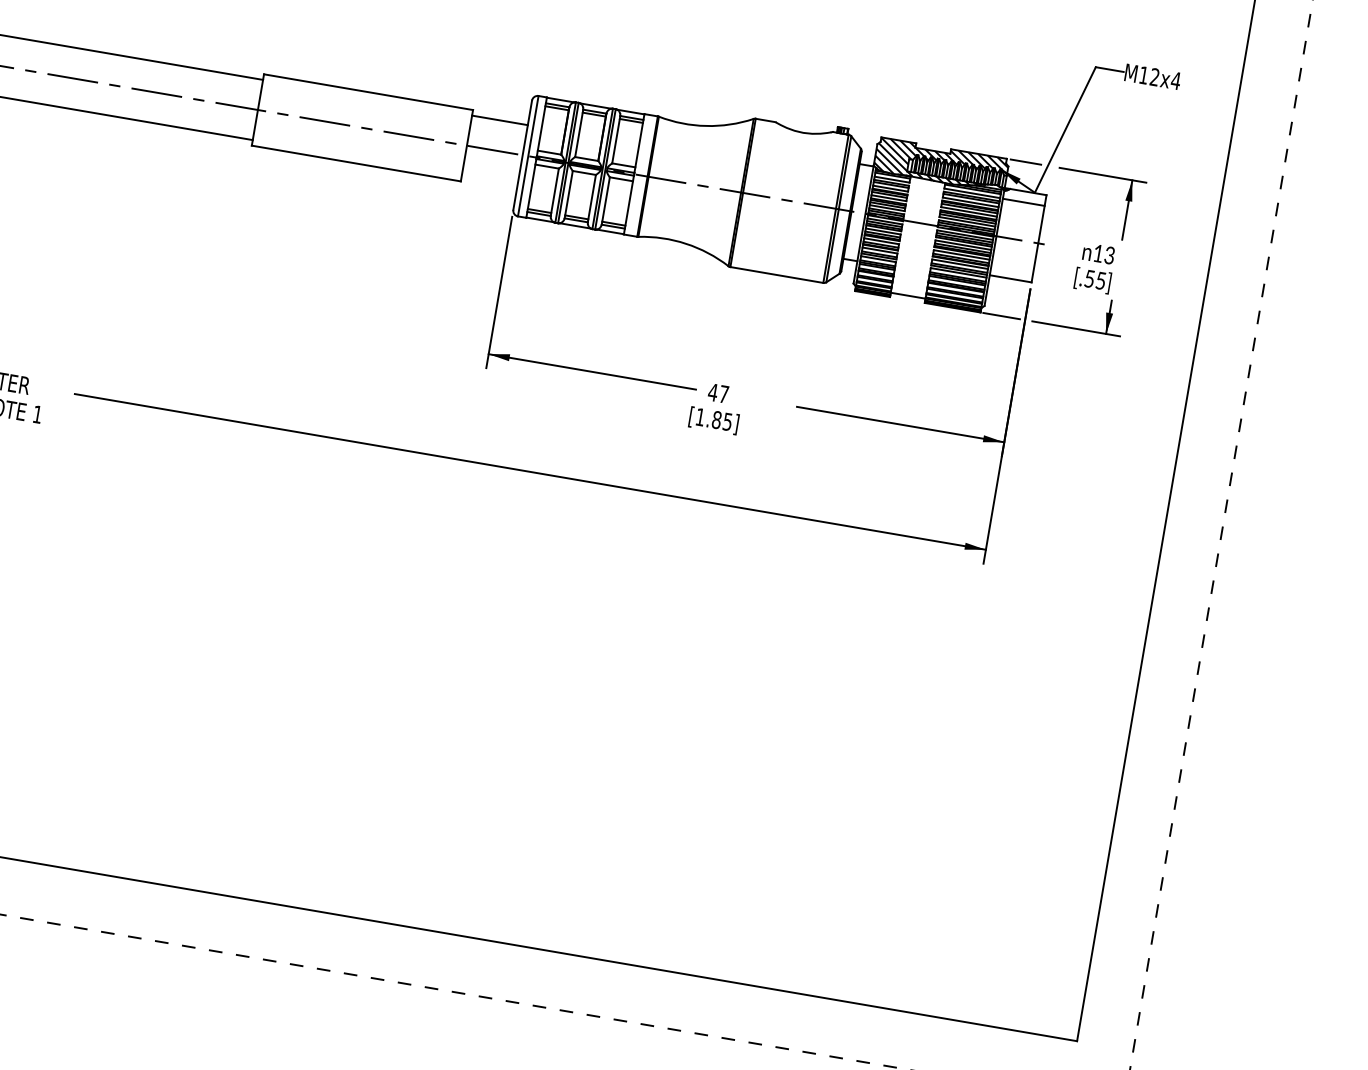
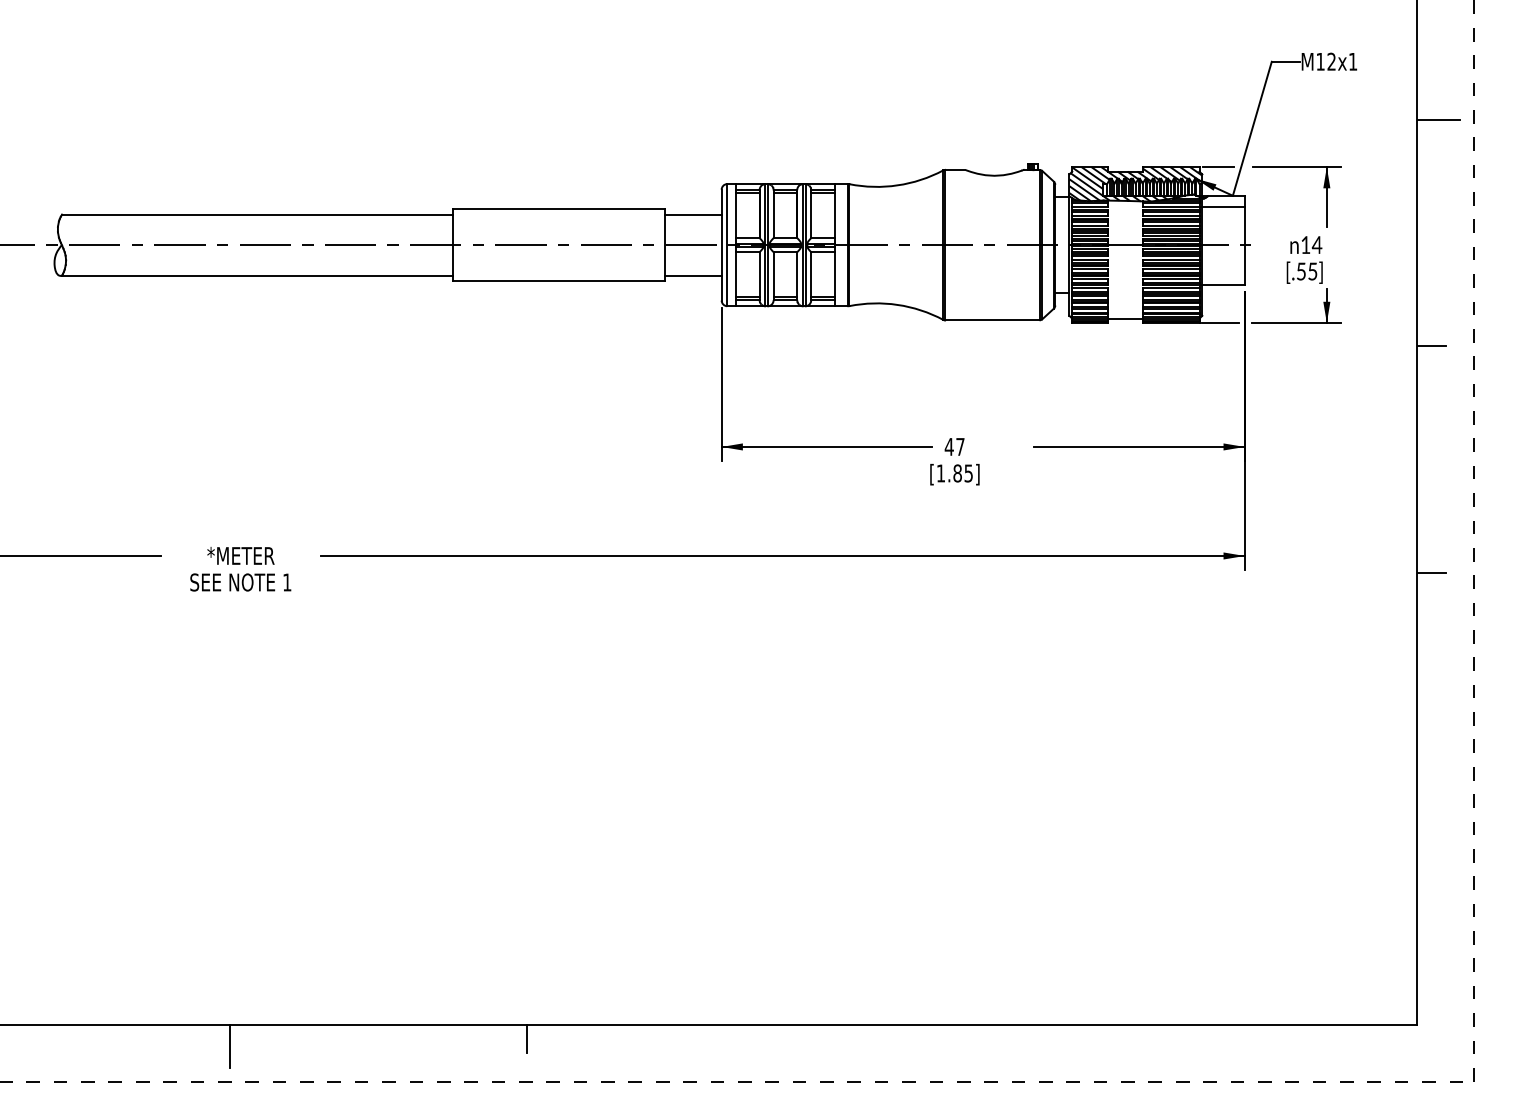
text: (1175, 80) -> (1352, 61), M12x4 -> M12x1
line: (1250, 153) -> (1438, 120), added
line: (489, 180) -> (693, 275), added
text: (1109, 254) -> (1316, 244), 13 -> 14
line: (1205, 374) -> (1431, 346), added
line: (1167, 597) -> (1431, 572), added
line: (197, 905) -> (527, 1039), added

